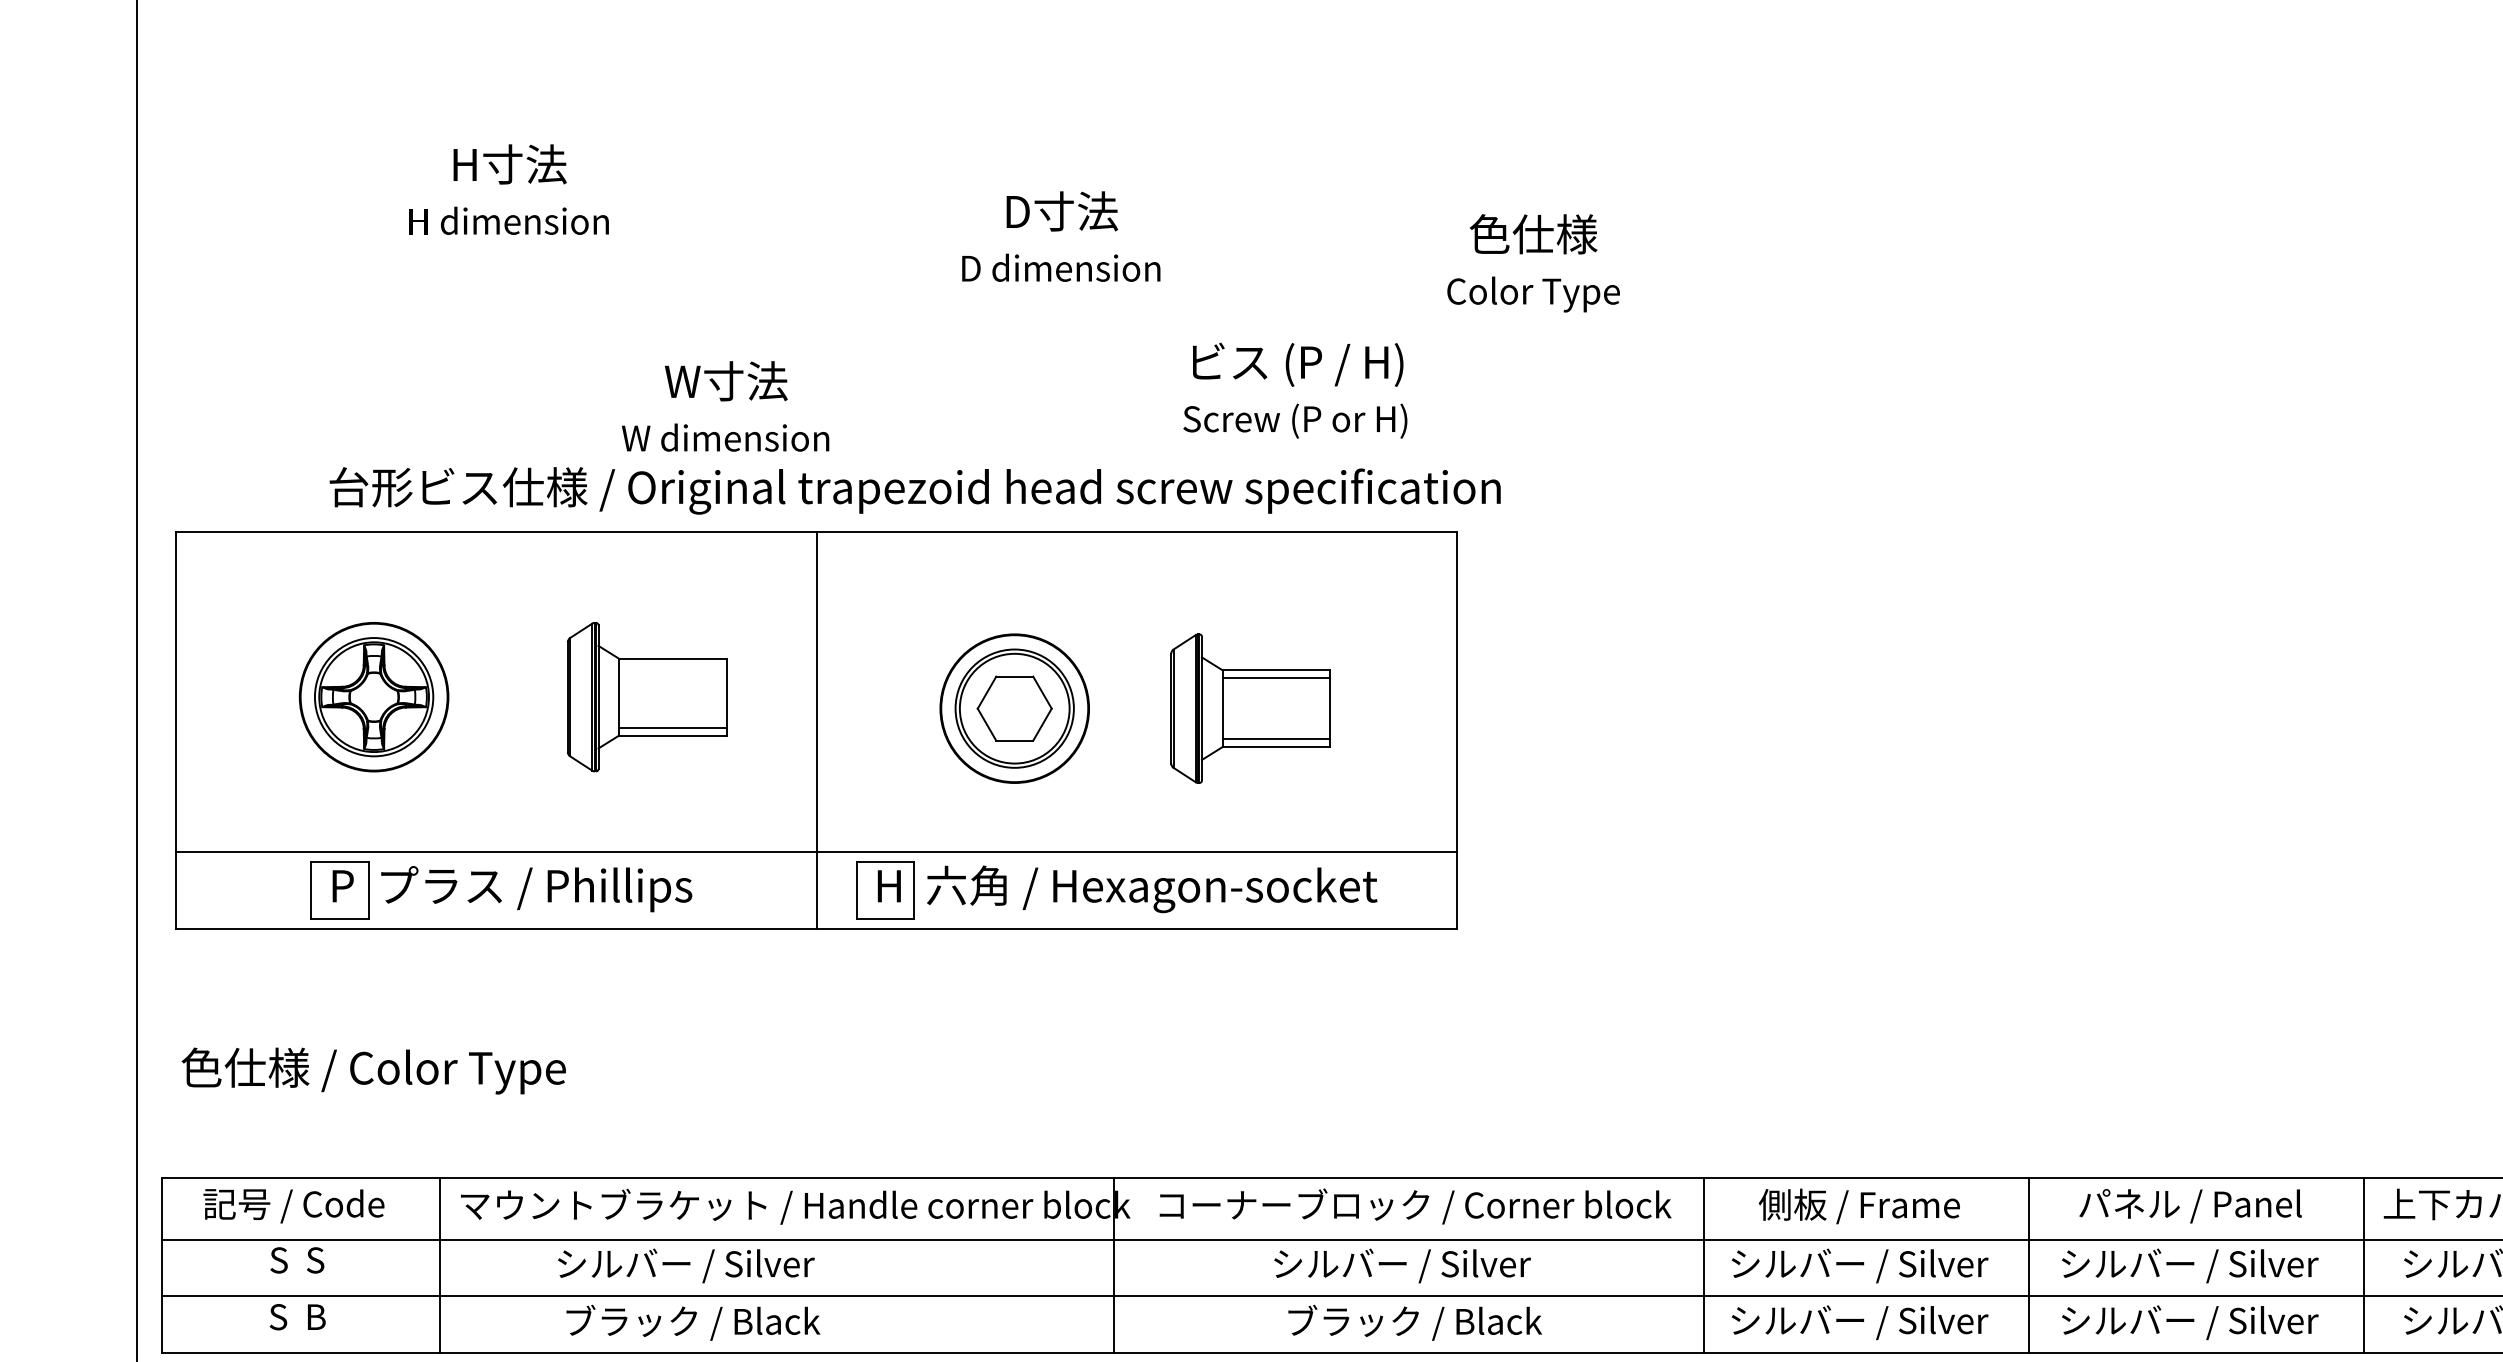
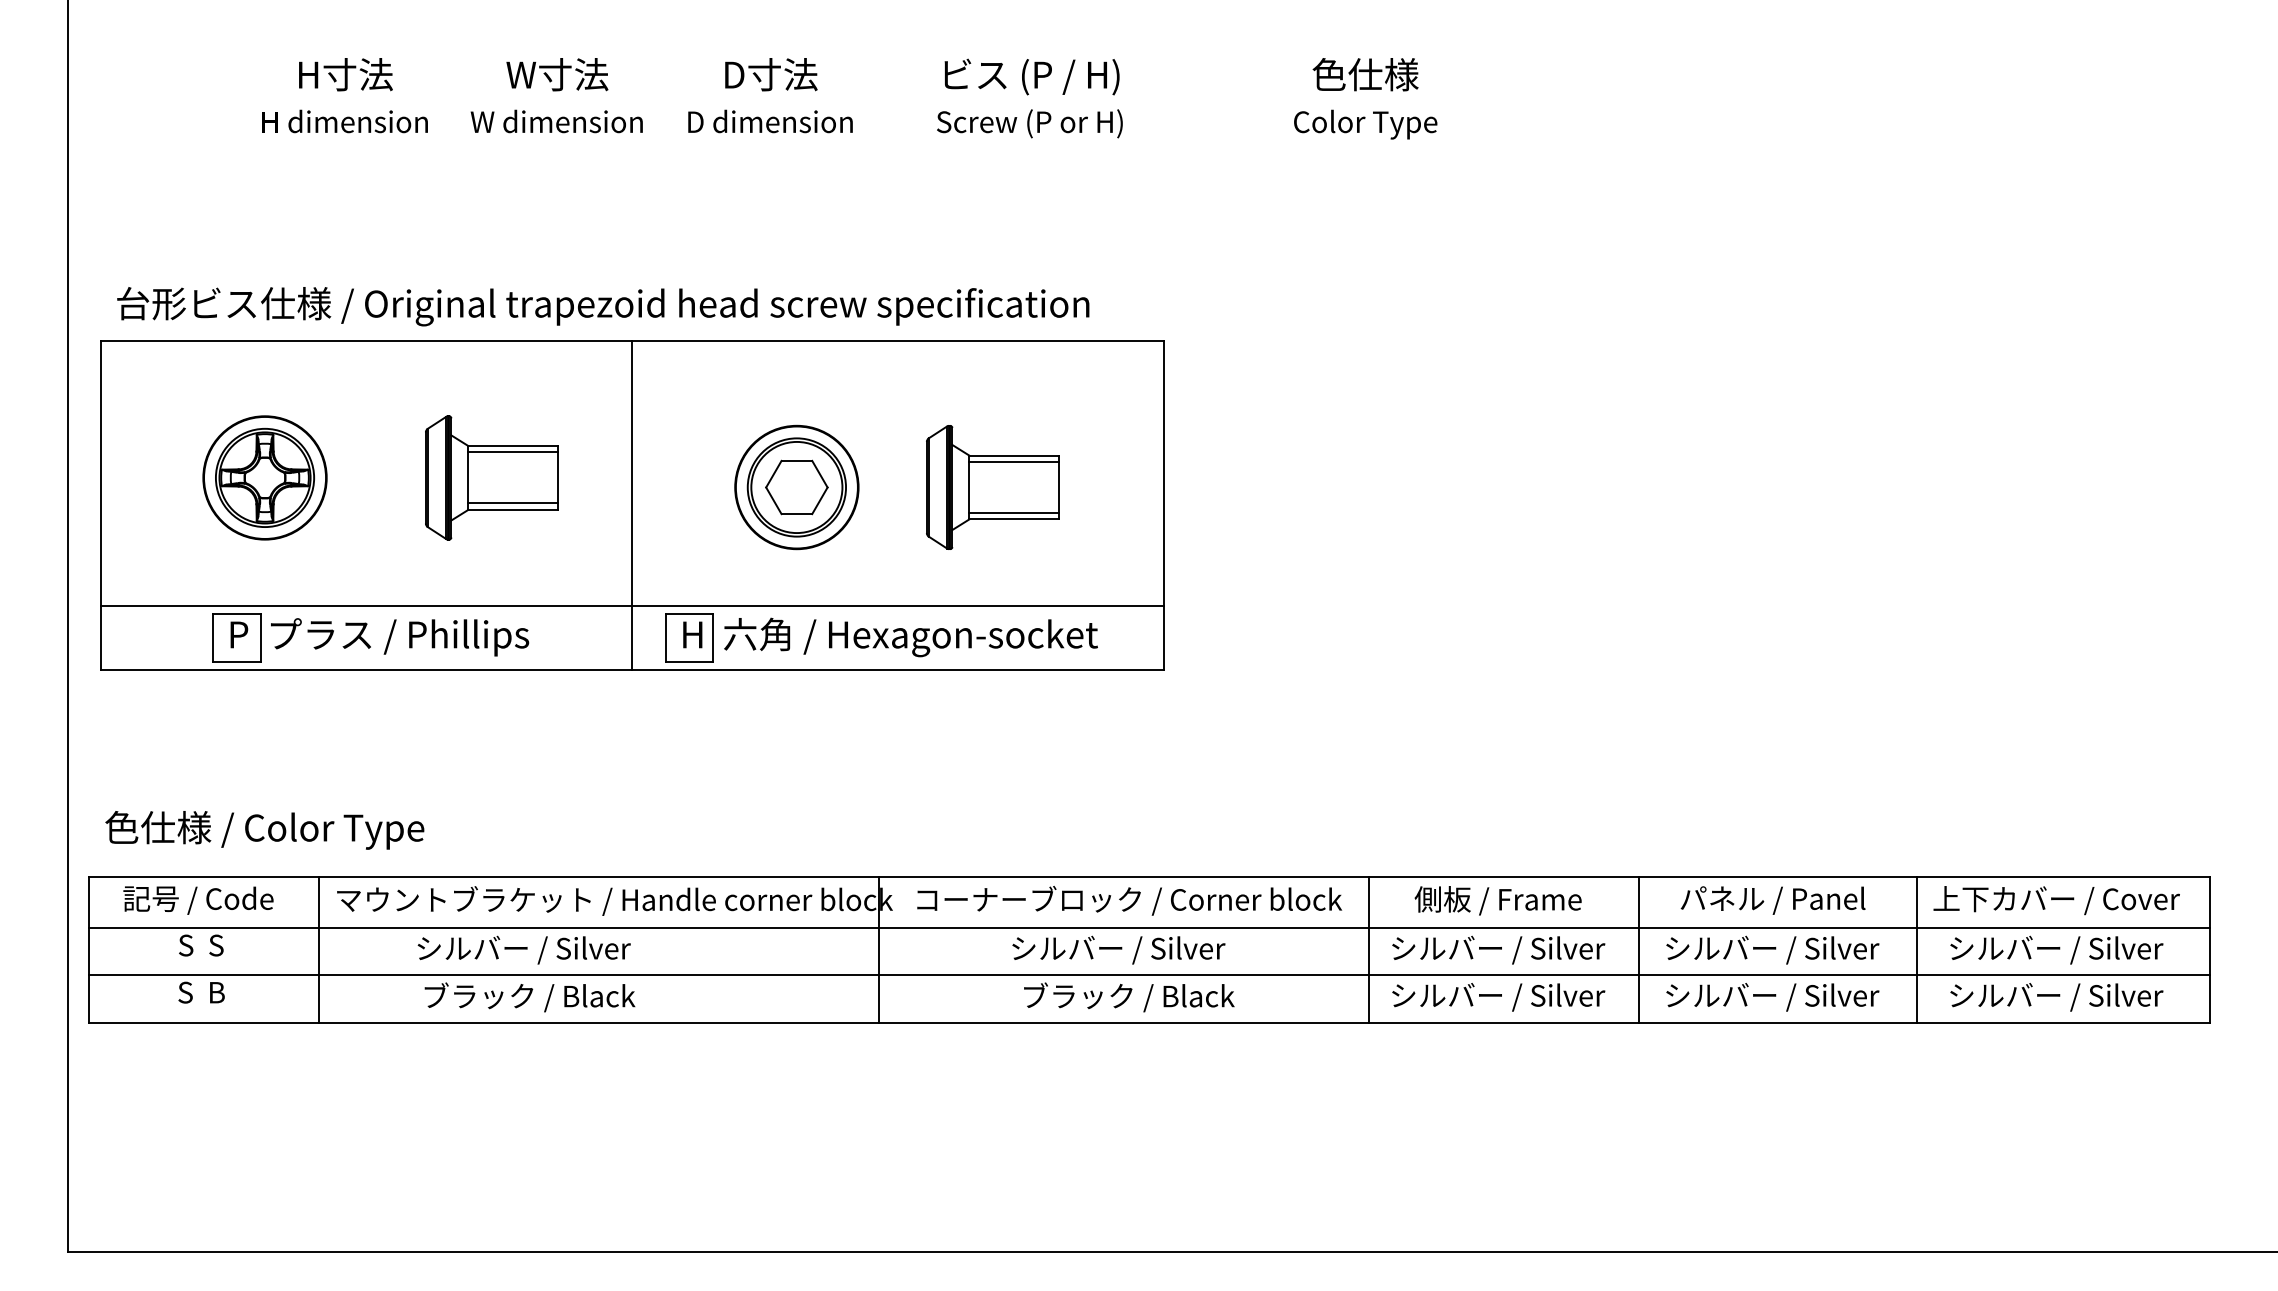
text: (508, 189) -> (344, 95), moved
text: (1061, 236) -> (770, 95), moved
text: (1533, 263) -> (1365, 98), moved
text: (1294, 390) -> (1029, 98), moved
text: (725, 406) -> (556, 95), moved
text: (915, 490) -> (603, 306), moved
line: (672, 666) -> (512, 452), added
text: (373, 1071) -> (264, 830), moved

